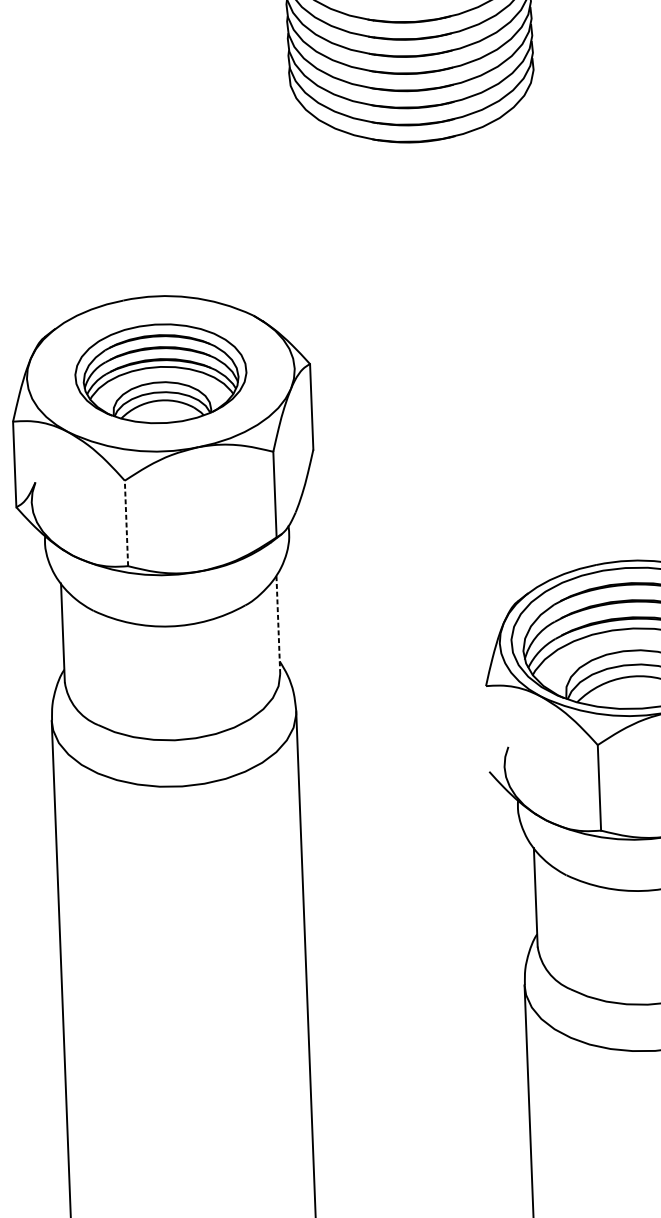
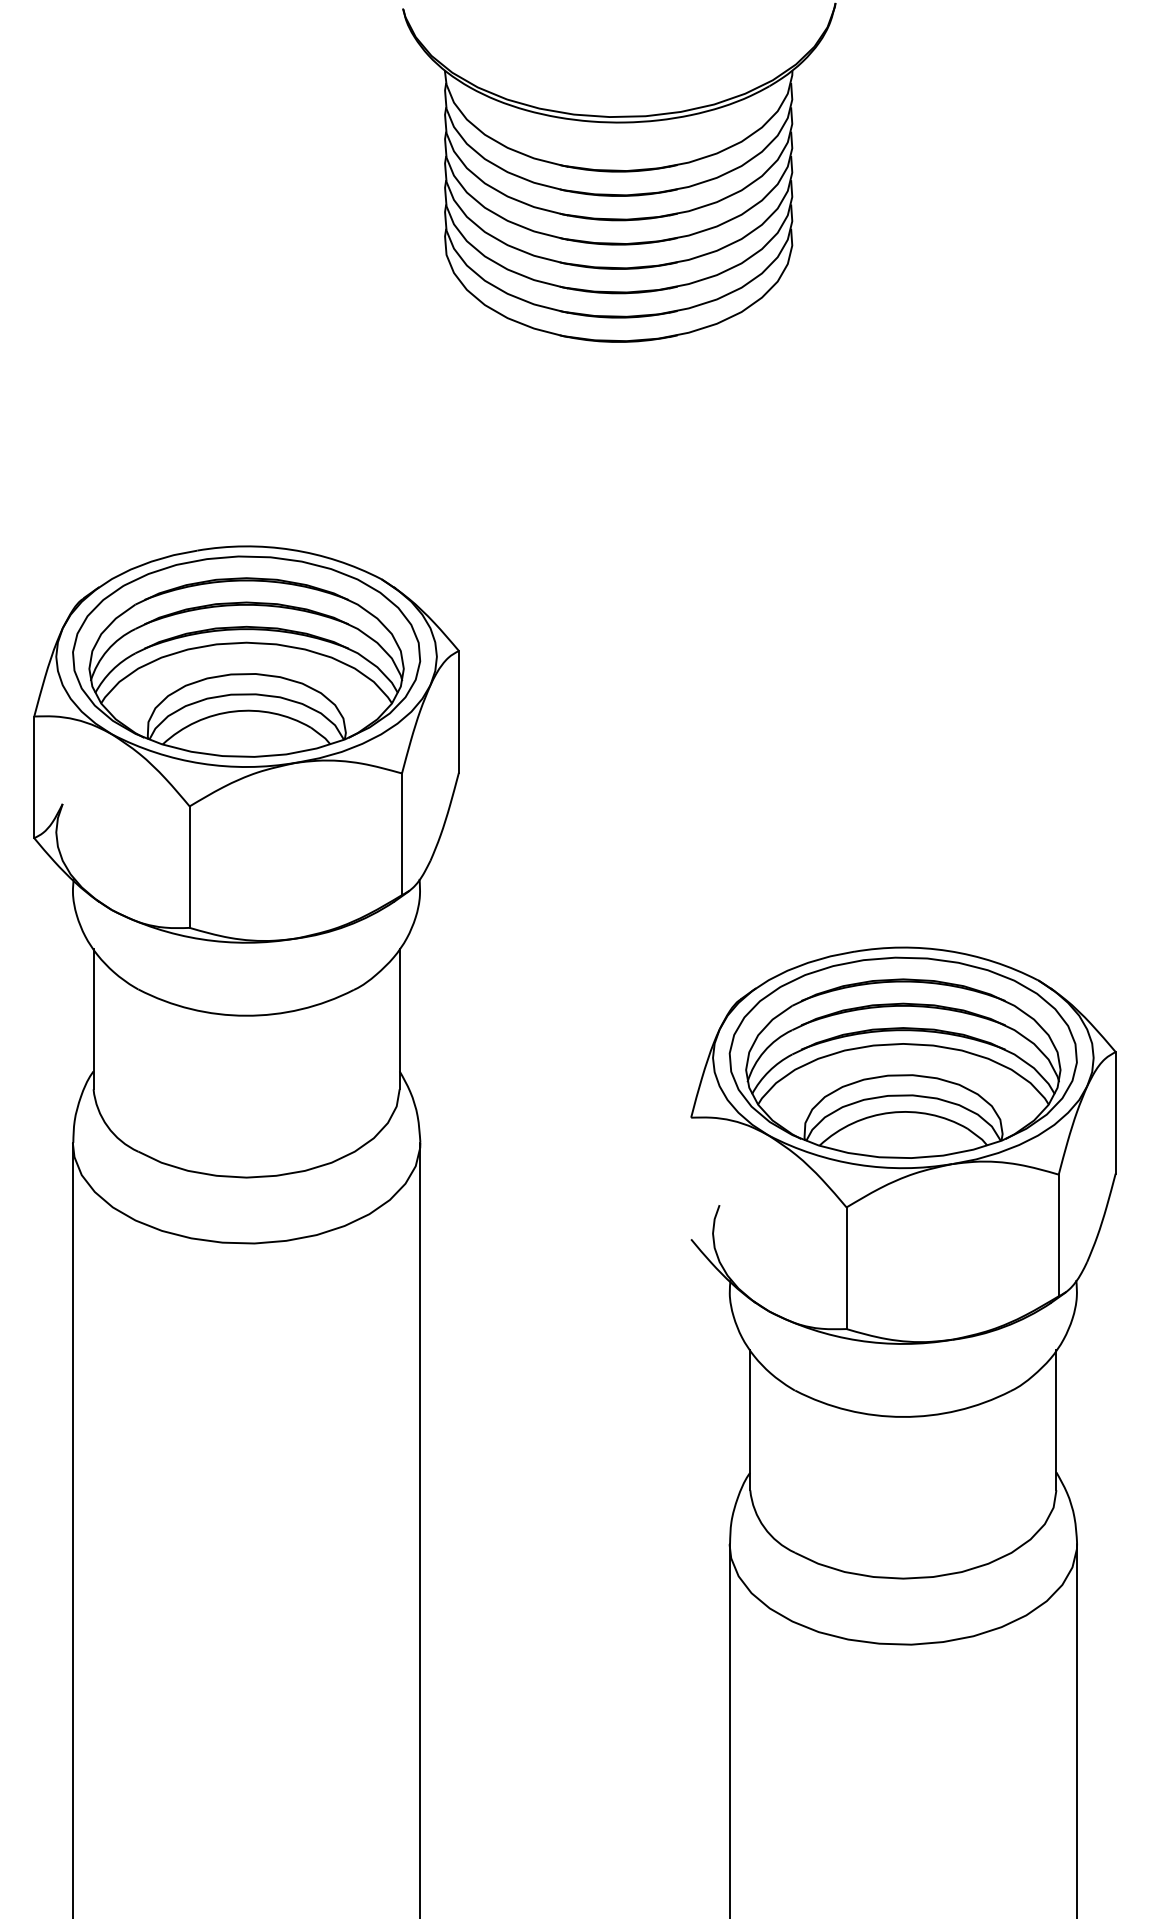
part: (160, 373) -> (246, 656), size x1.43
line: (126, 523) -> (189, 867), dashed -> solid
line: (278, 624) -> (399, 1018), dashed -> solid

